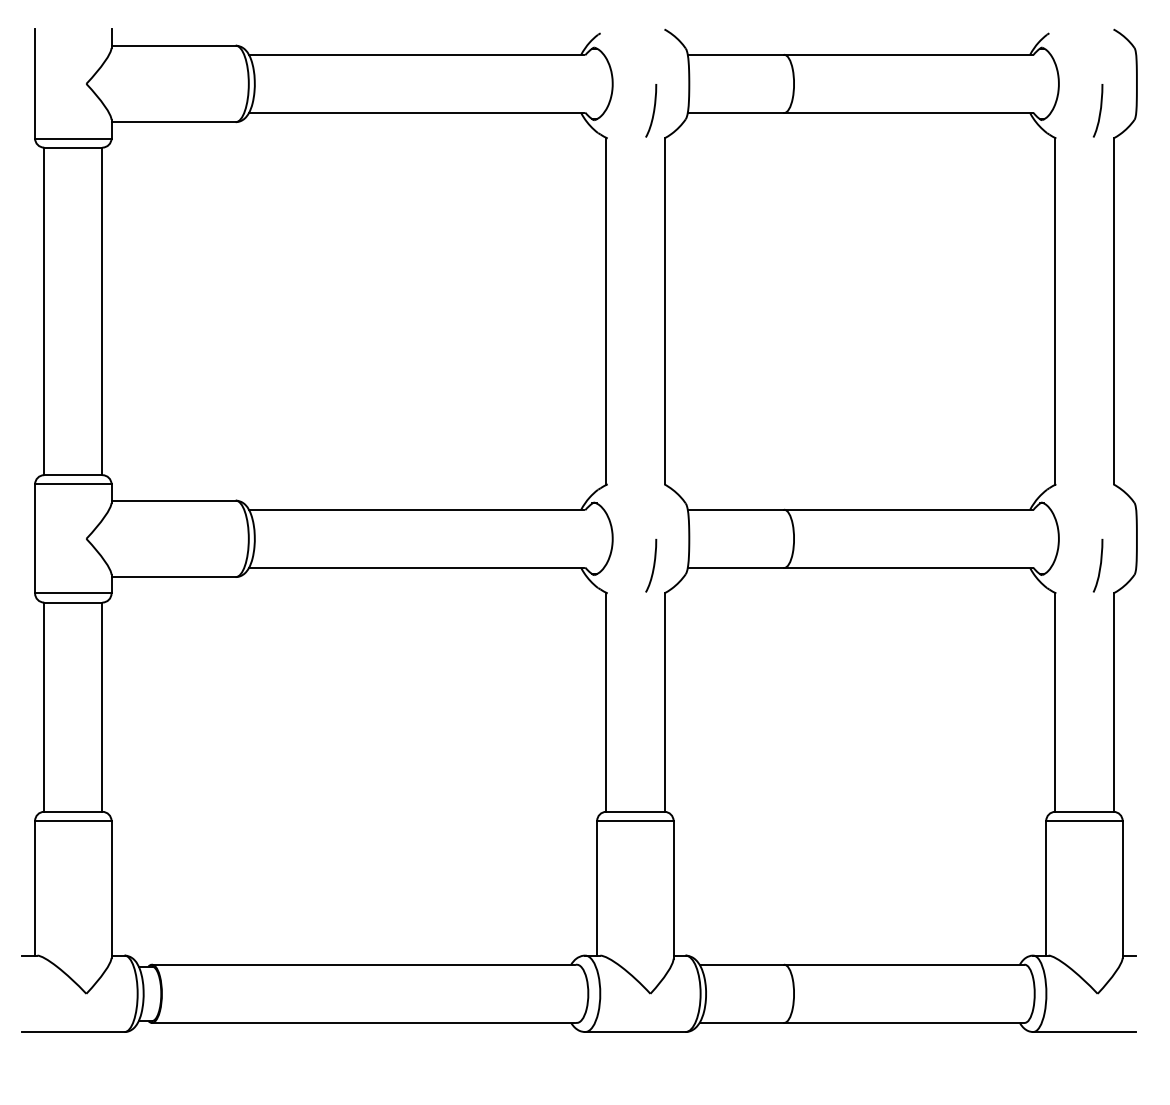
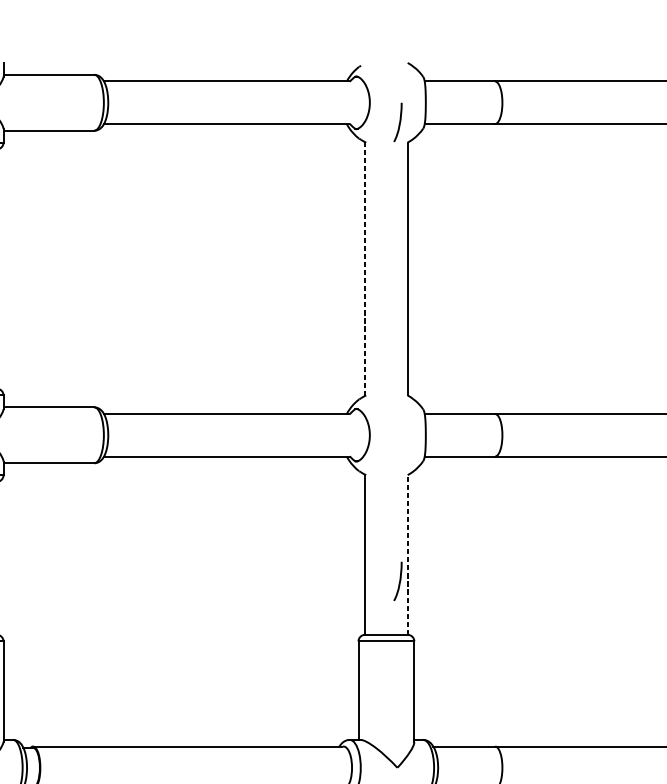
line: (606, 311) -> (365, 269), solid -> dashed
curve: (653, 565) -> (399, 581), moved
line: (664, 702) -> (407, 554), solid -> dashed

